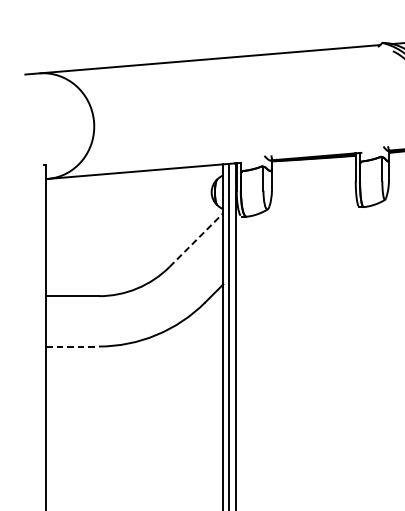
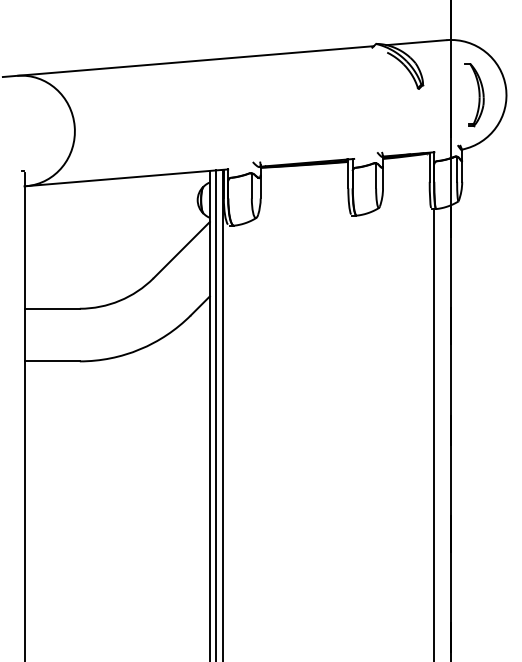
line: (196, 240) -> (181, 250), dashed -> solid
line: (72, 346) -> (52, 361), dashed -> solid

